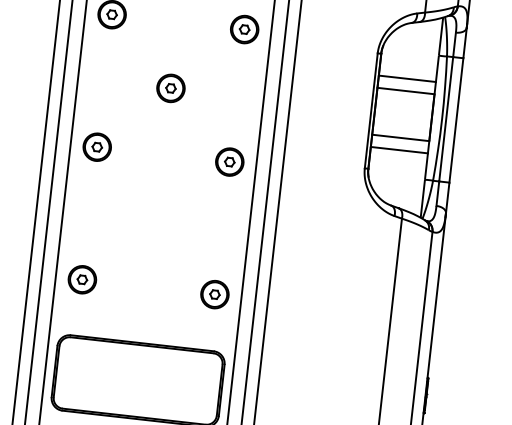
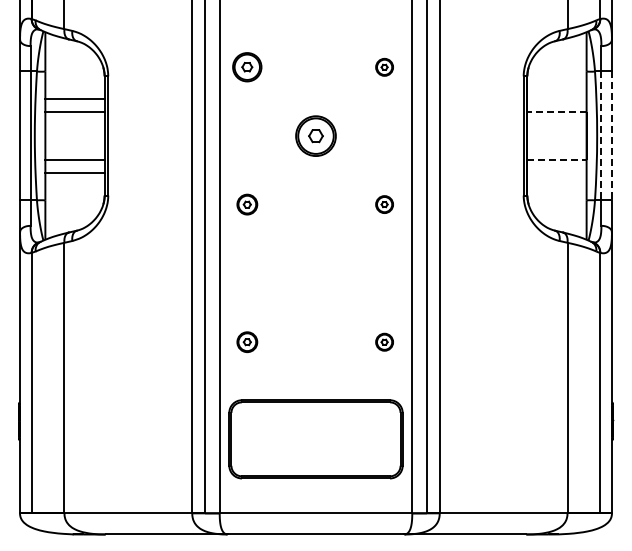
part: (244, 29) -> (384, 67), size x0.6
line: (406, 78) -> (556, 98), removed
part: (170, 87) -> (315, 135), size x1.4
line: (406, 90) -> (557, 111), solid -> dashed
line: (446, 119) -> (601, 136), solid -> dashed
line: (455, 120) -> (611, 136), solid -> dashed
line: (401, 138) -> (557, 160), solid -> dashed
part: (97, 147) -> (247, 204), size x0.7
line: (398, 149) -> (556, 172), removed
part: (229, 161) -> (384, 204), size x0.6
part: (82, 280) -> (247, 342), size x0.7
part: (214, 294) -> (384, 342), size x0.6

